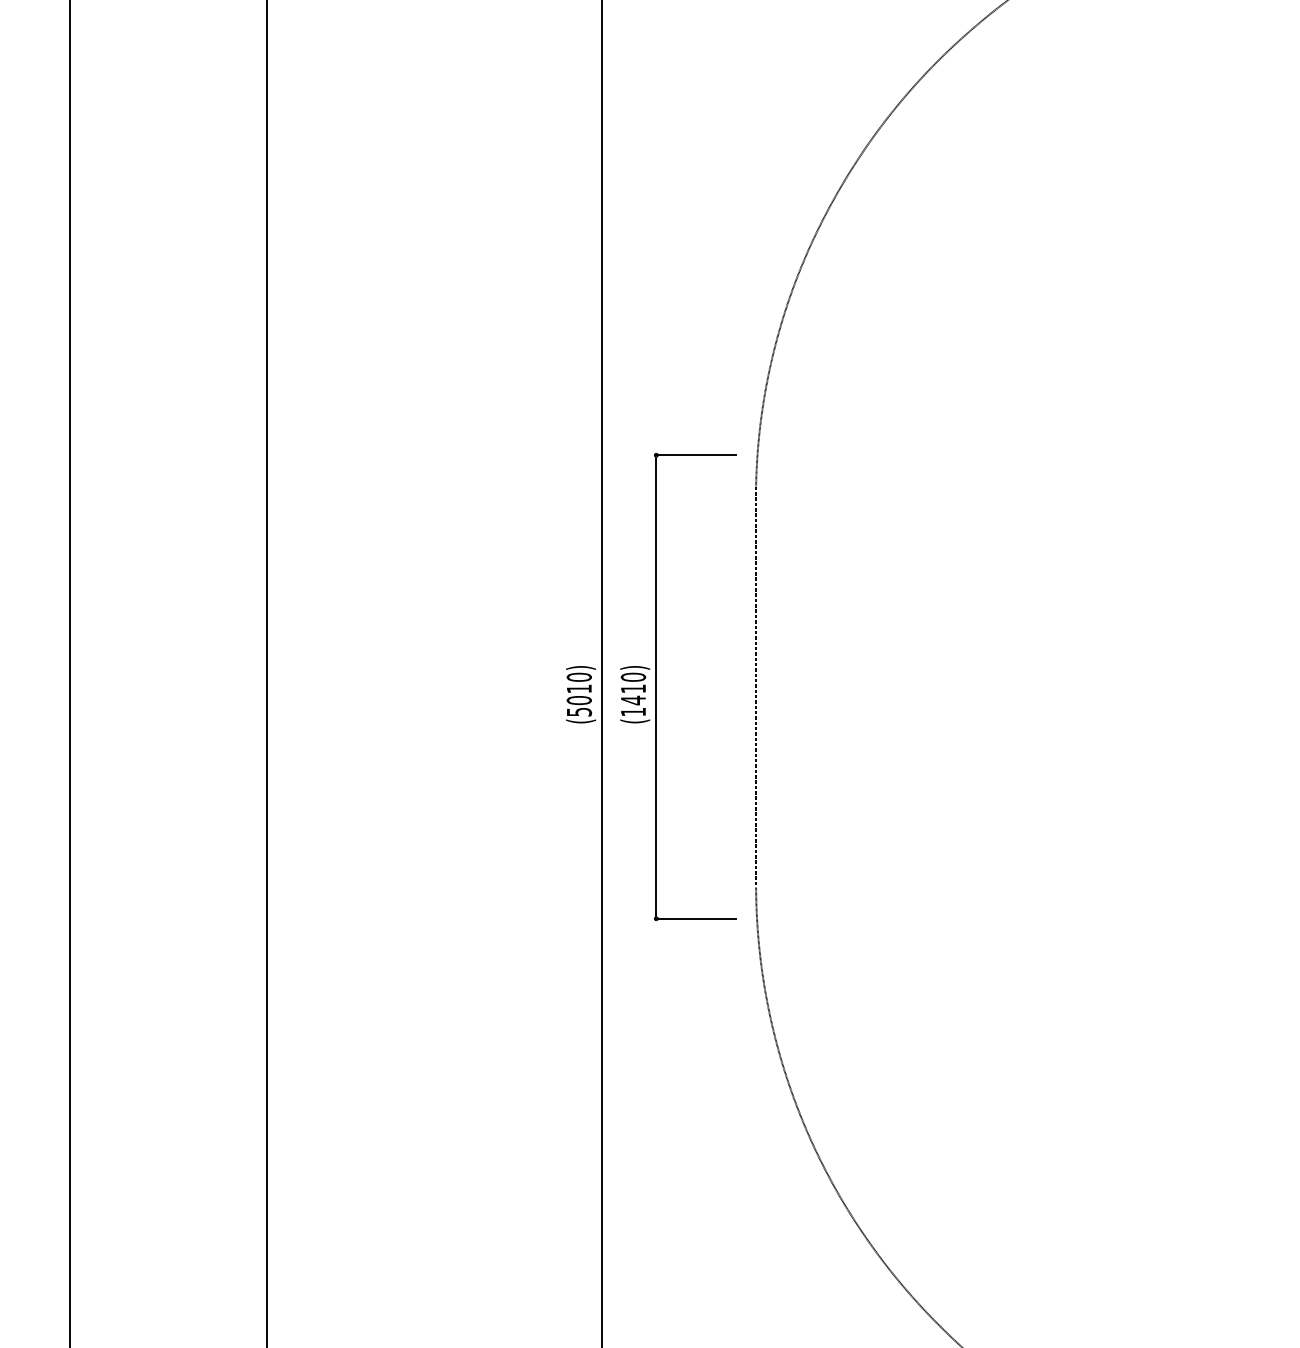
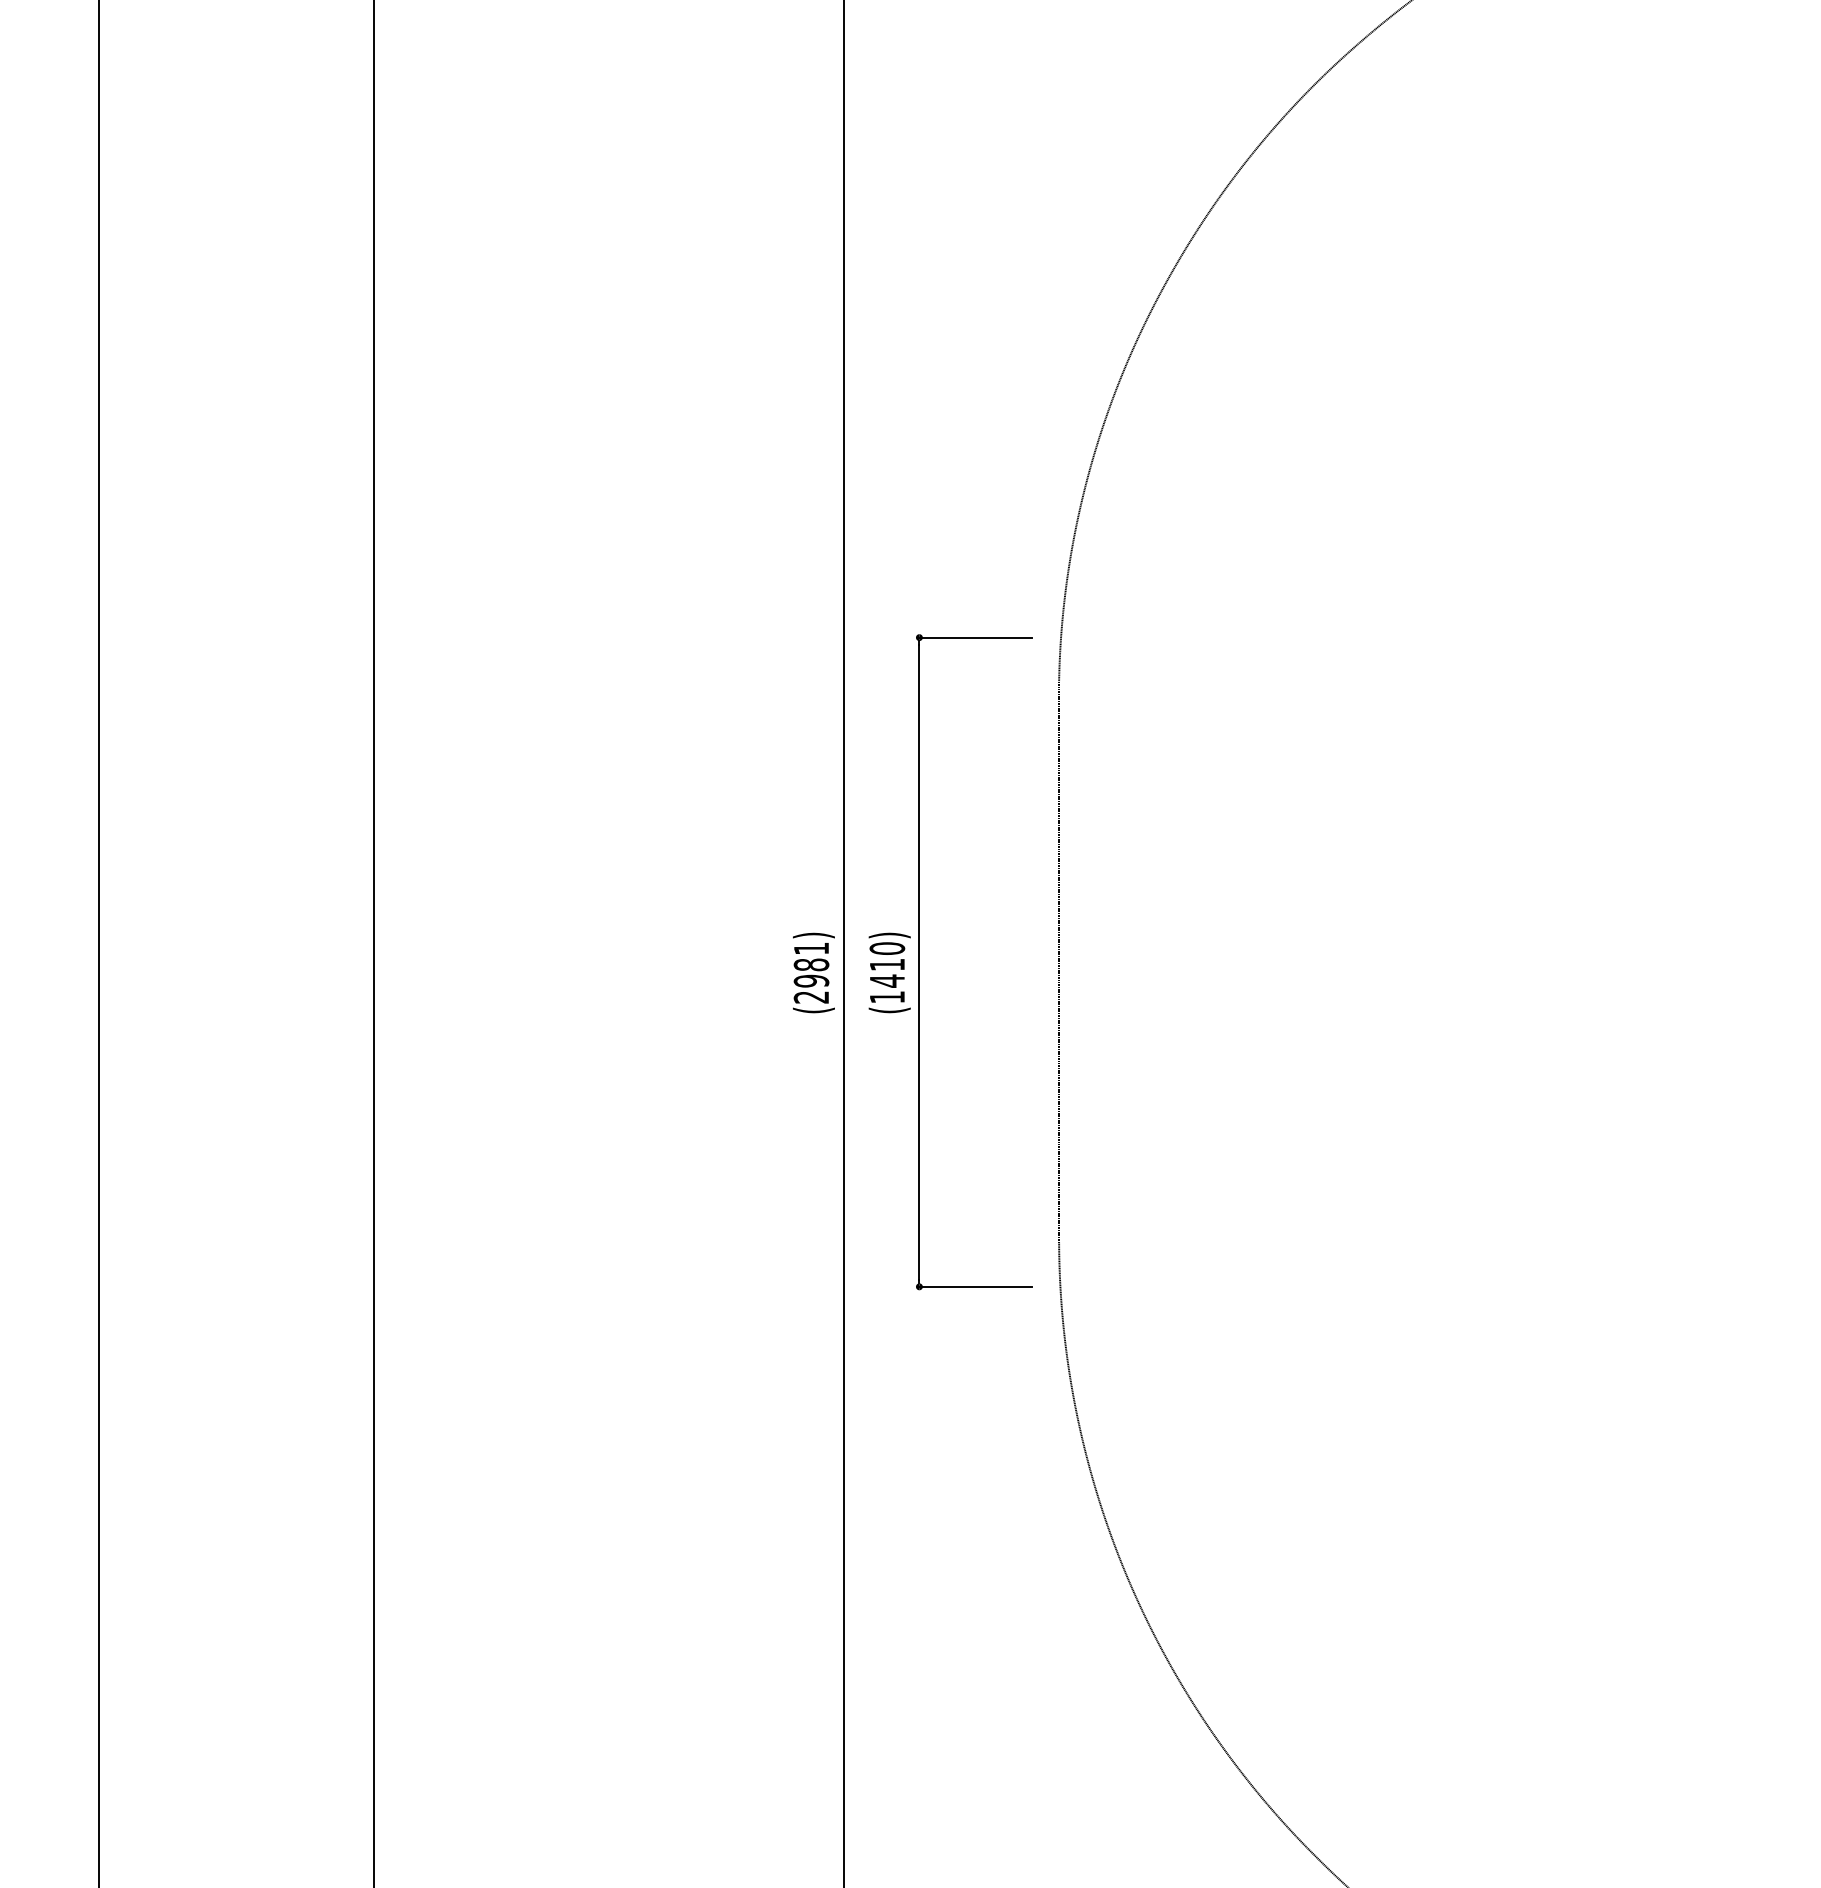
text: (578, 694) -> (810, 972), (5010) -> (2981)

